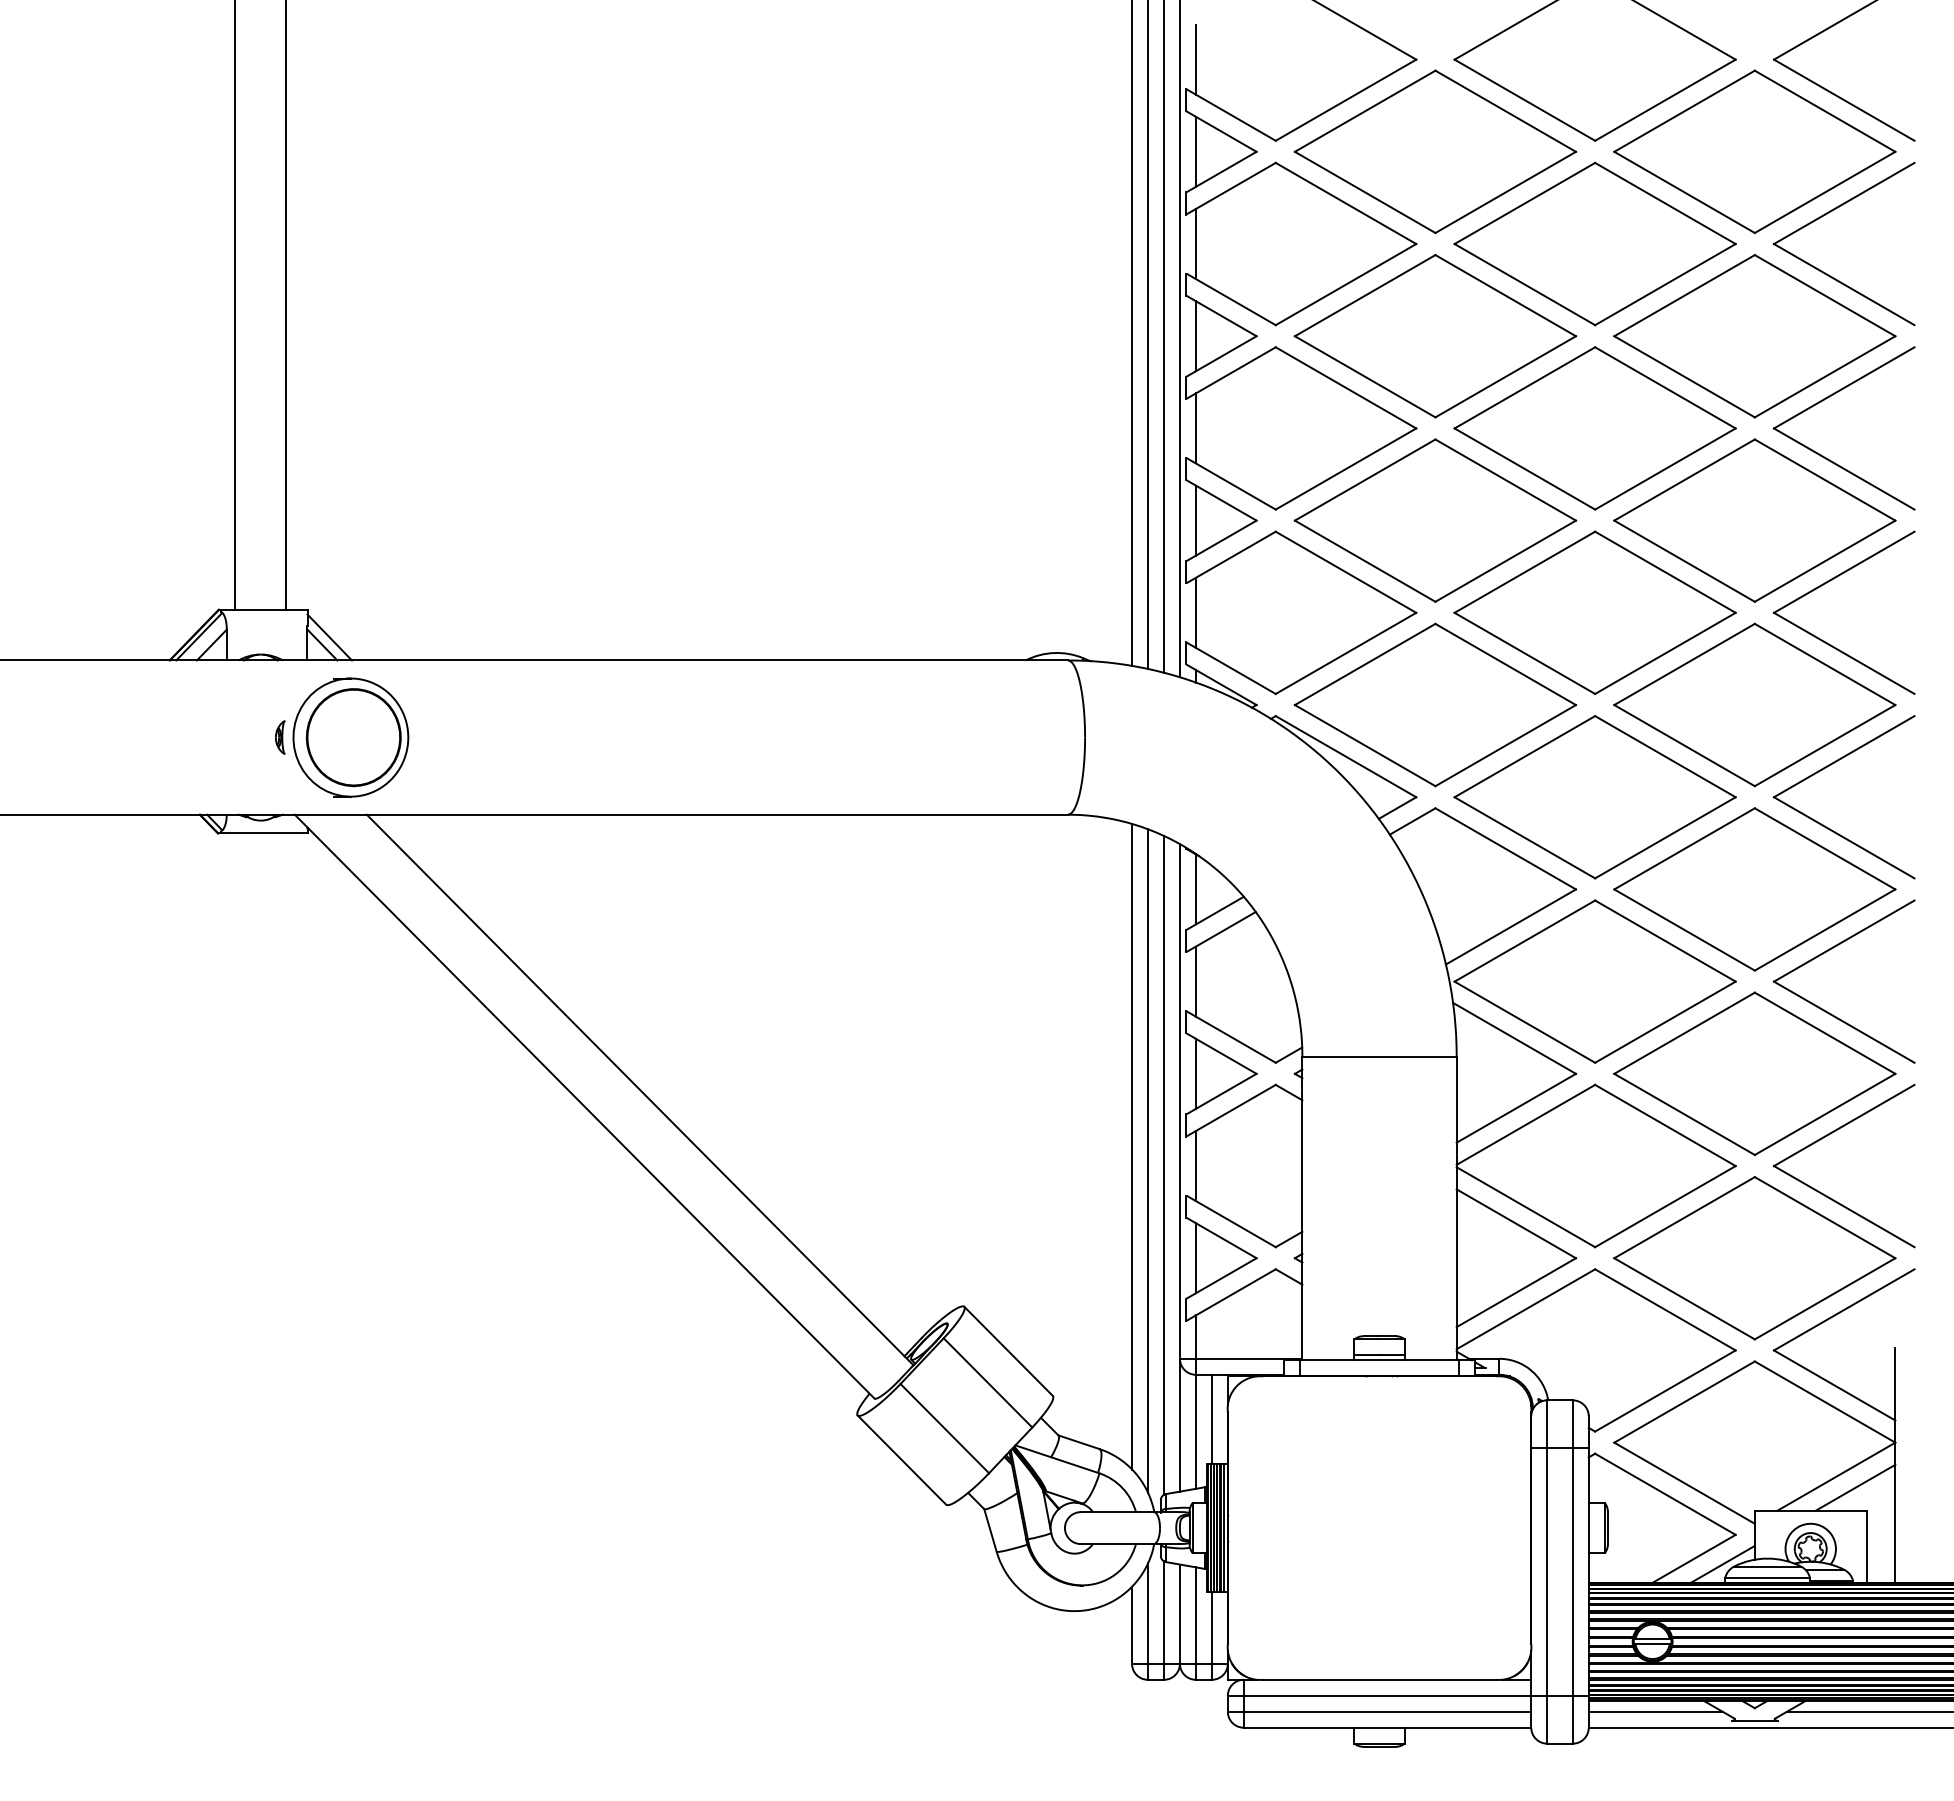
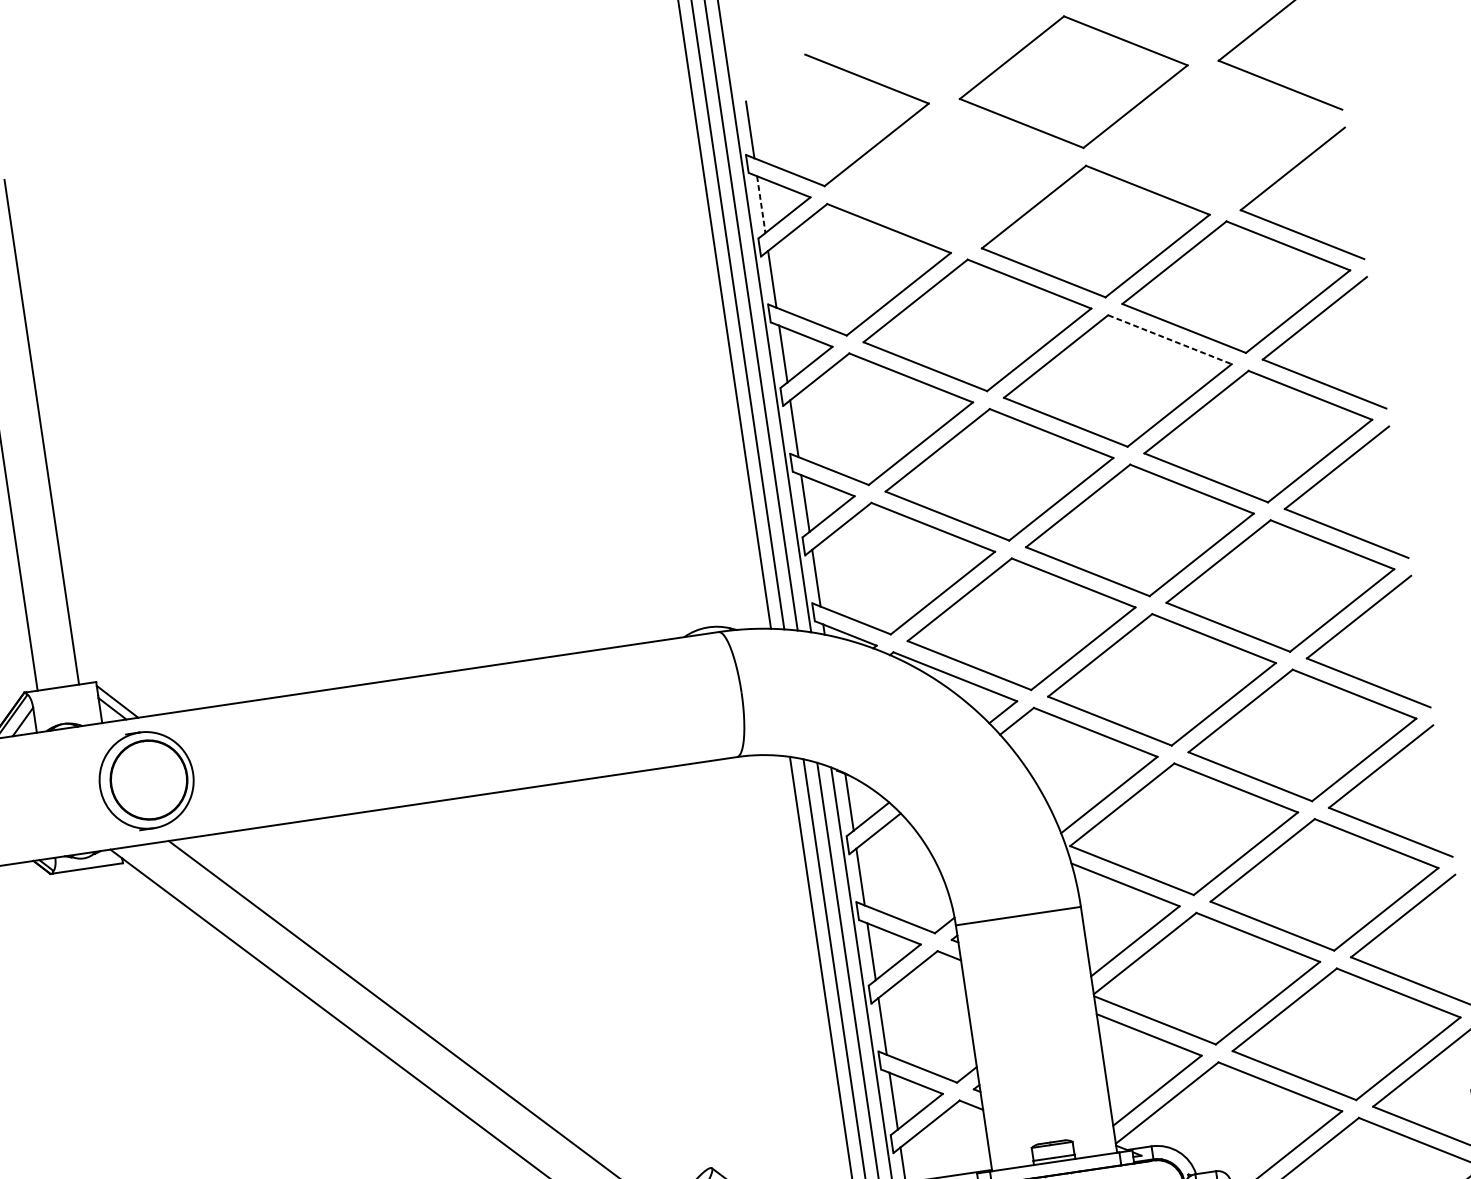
part: (1435, 151) -> (955, 175), removed
part: (1754, 151) -> (1213, 137), removed
line: (1195, 152) -> (761, 205), solid -> dashed
line: (1665, 388) -> (1170, 340), solid -> dashed
part: (280, 737) -> (89, 788), removed

